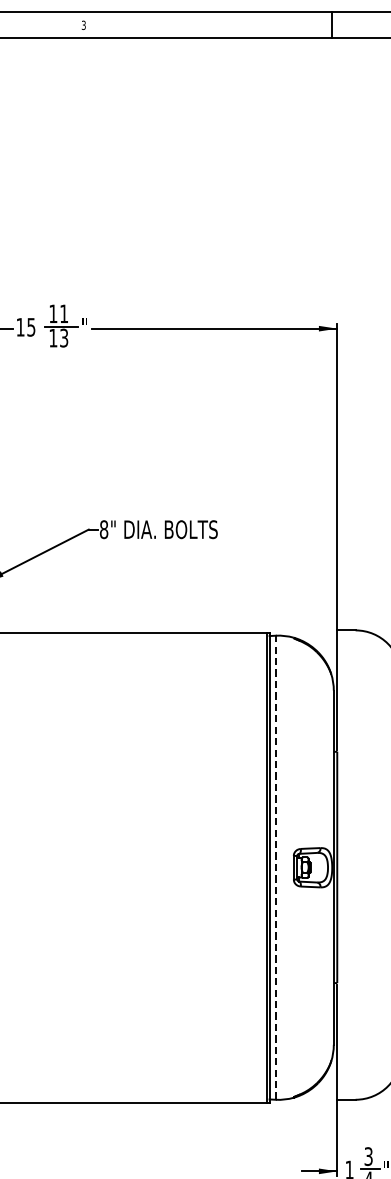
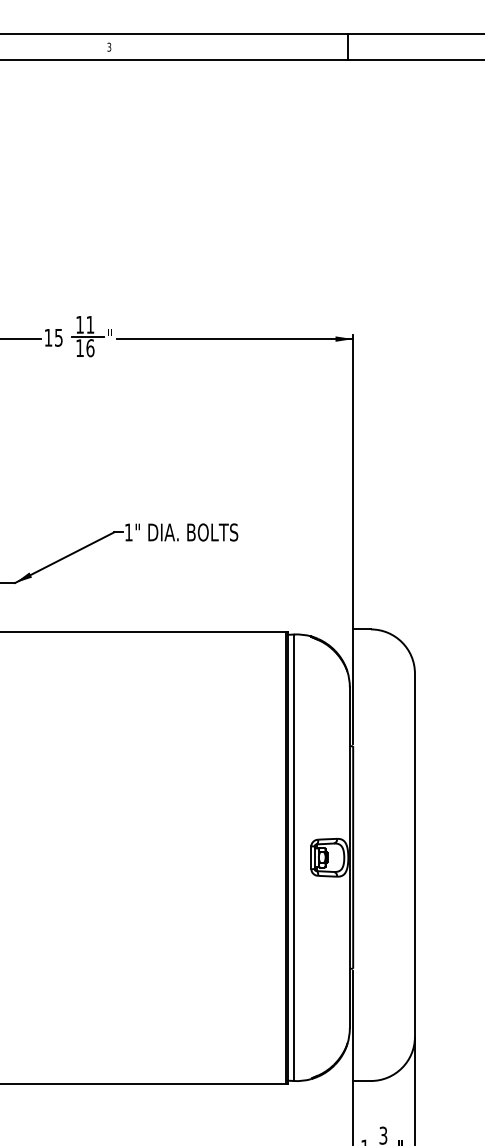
text: (64, 338) -> (90, 348), 13 -> 16
text: (103, 529) -> (128, 532), 8" -> 1"
line: (276, 867) -> (294, 857), dashed -> solid

